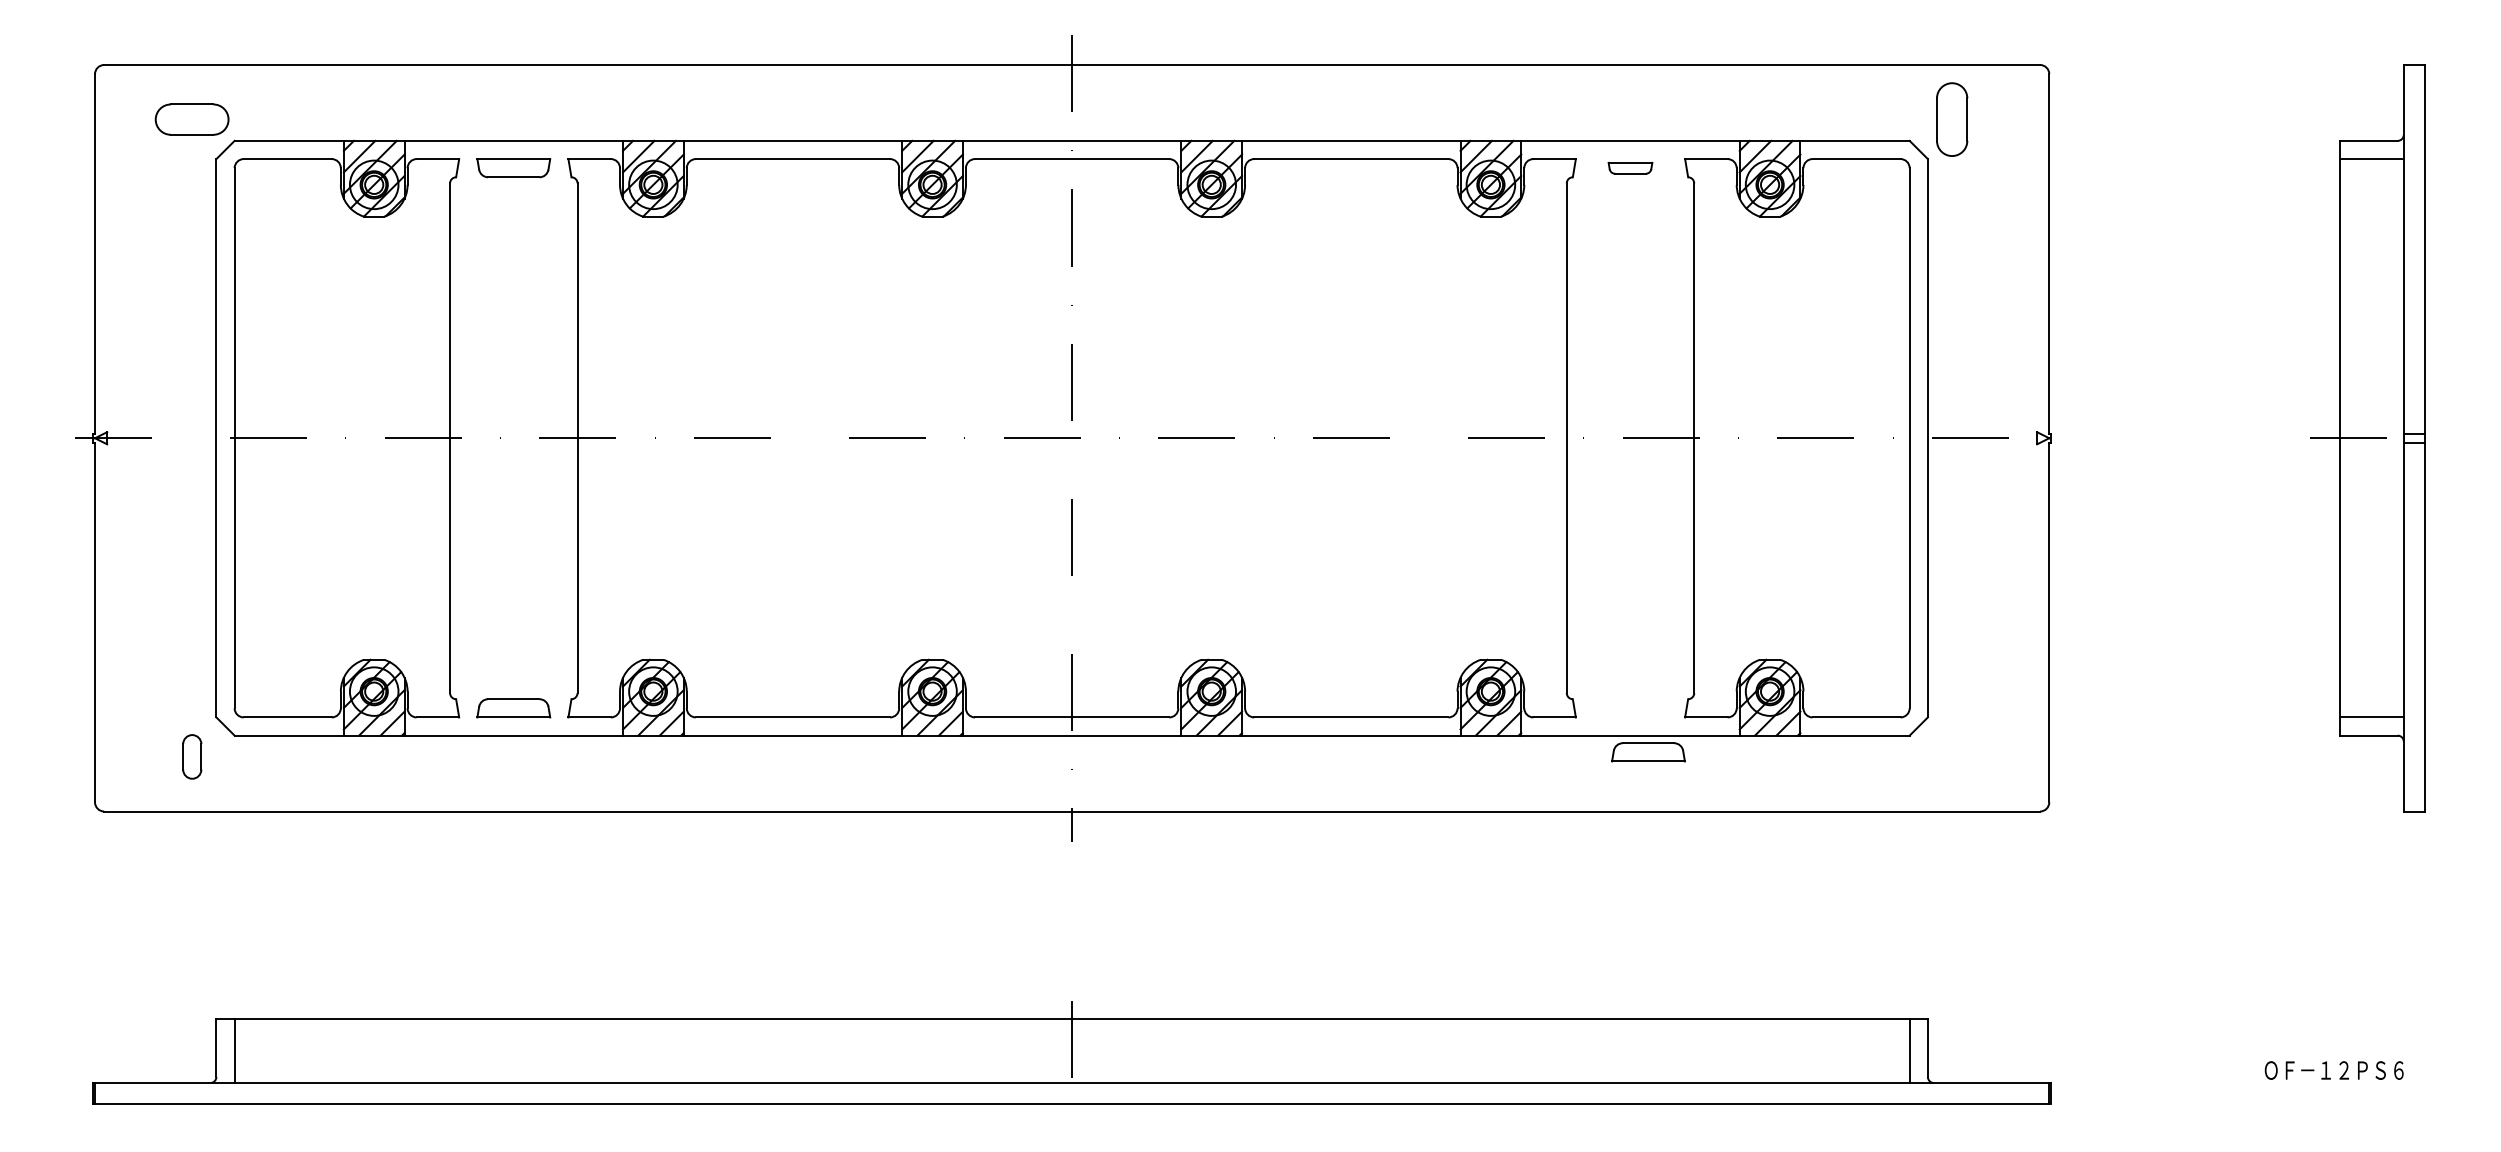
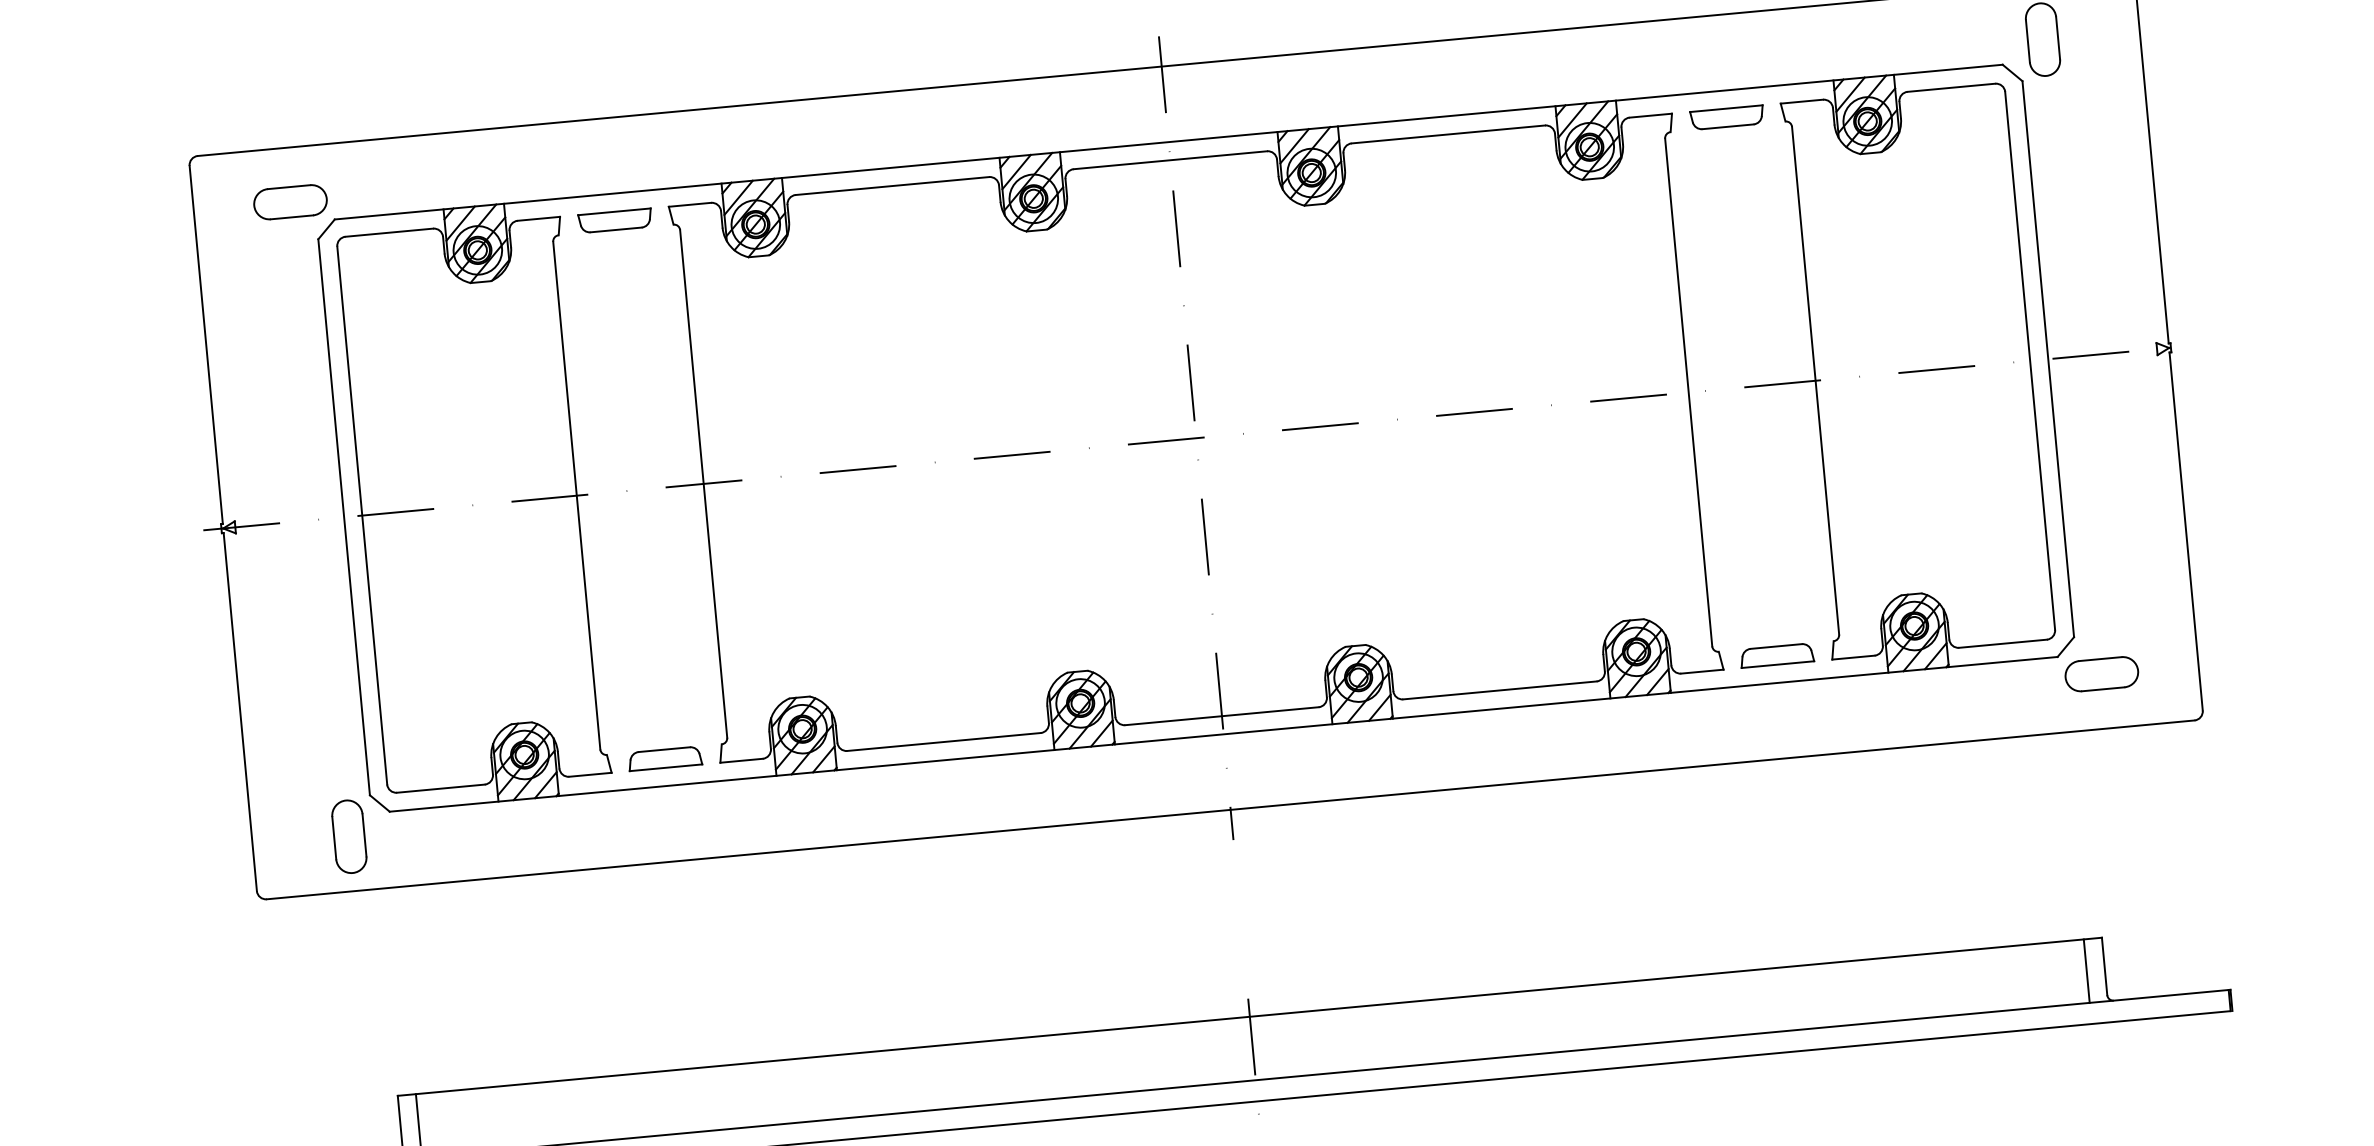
part: (1630, 168) -> (1727, 118), size x1.67
part: (1648, 752) -> (1777, 655), moved
part: (192, 756) -> (349, 836), size x1.67
part: (1951, 756) -> (2101, 673), added

